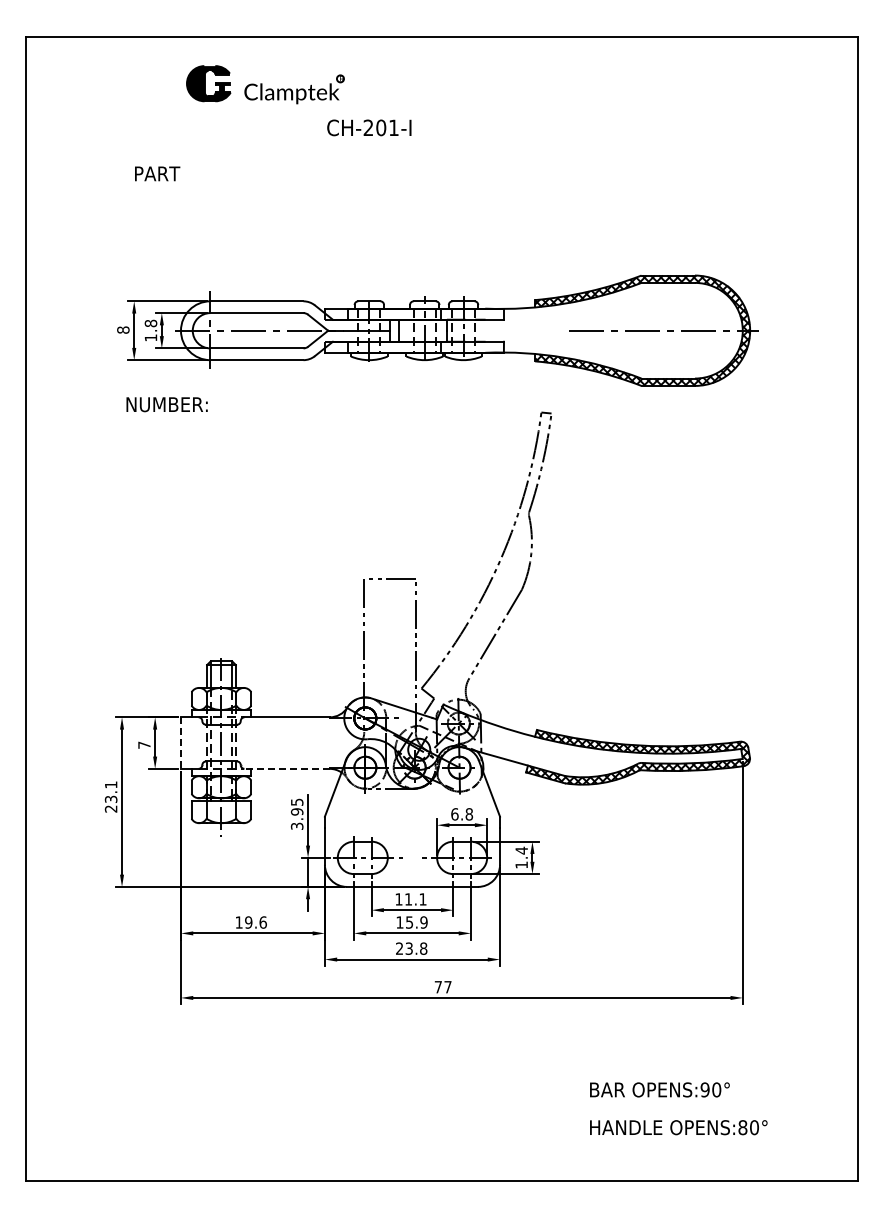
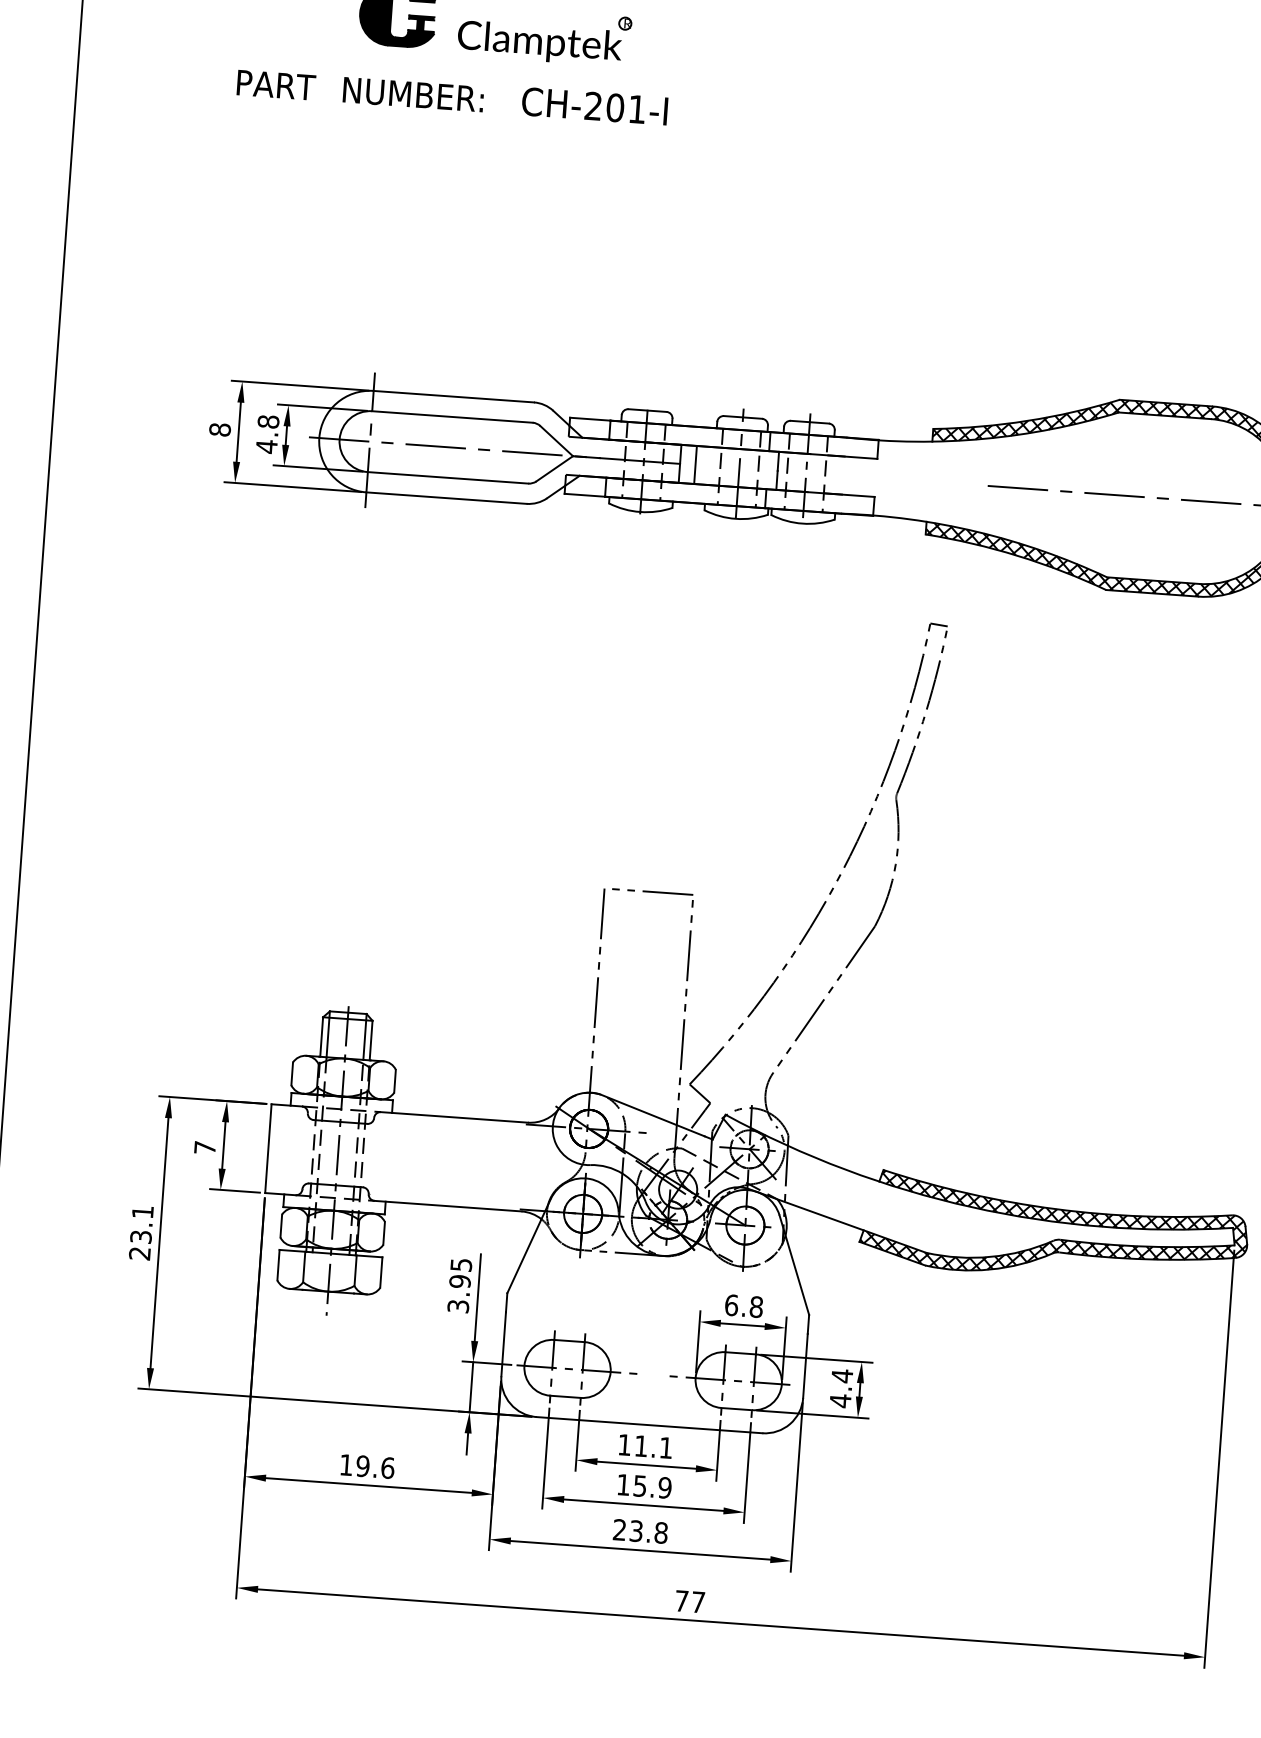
text: (369, 127) -> (595, 105), moved
text: (157, 173) -> (276, 84), moved
text: (150, 337) -> (265, 445), 1.8 -> 4.8
text: (166, 404) -> (412, 94), moved
line: (180, 743) -> (267, 1149), dashed -> solid
line: (287, 768) -> (448, 1205), dashed -> solid
text: (521, 865) -> (840, 1401), 1.4 -> 4.4

